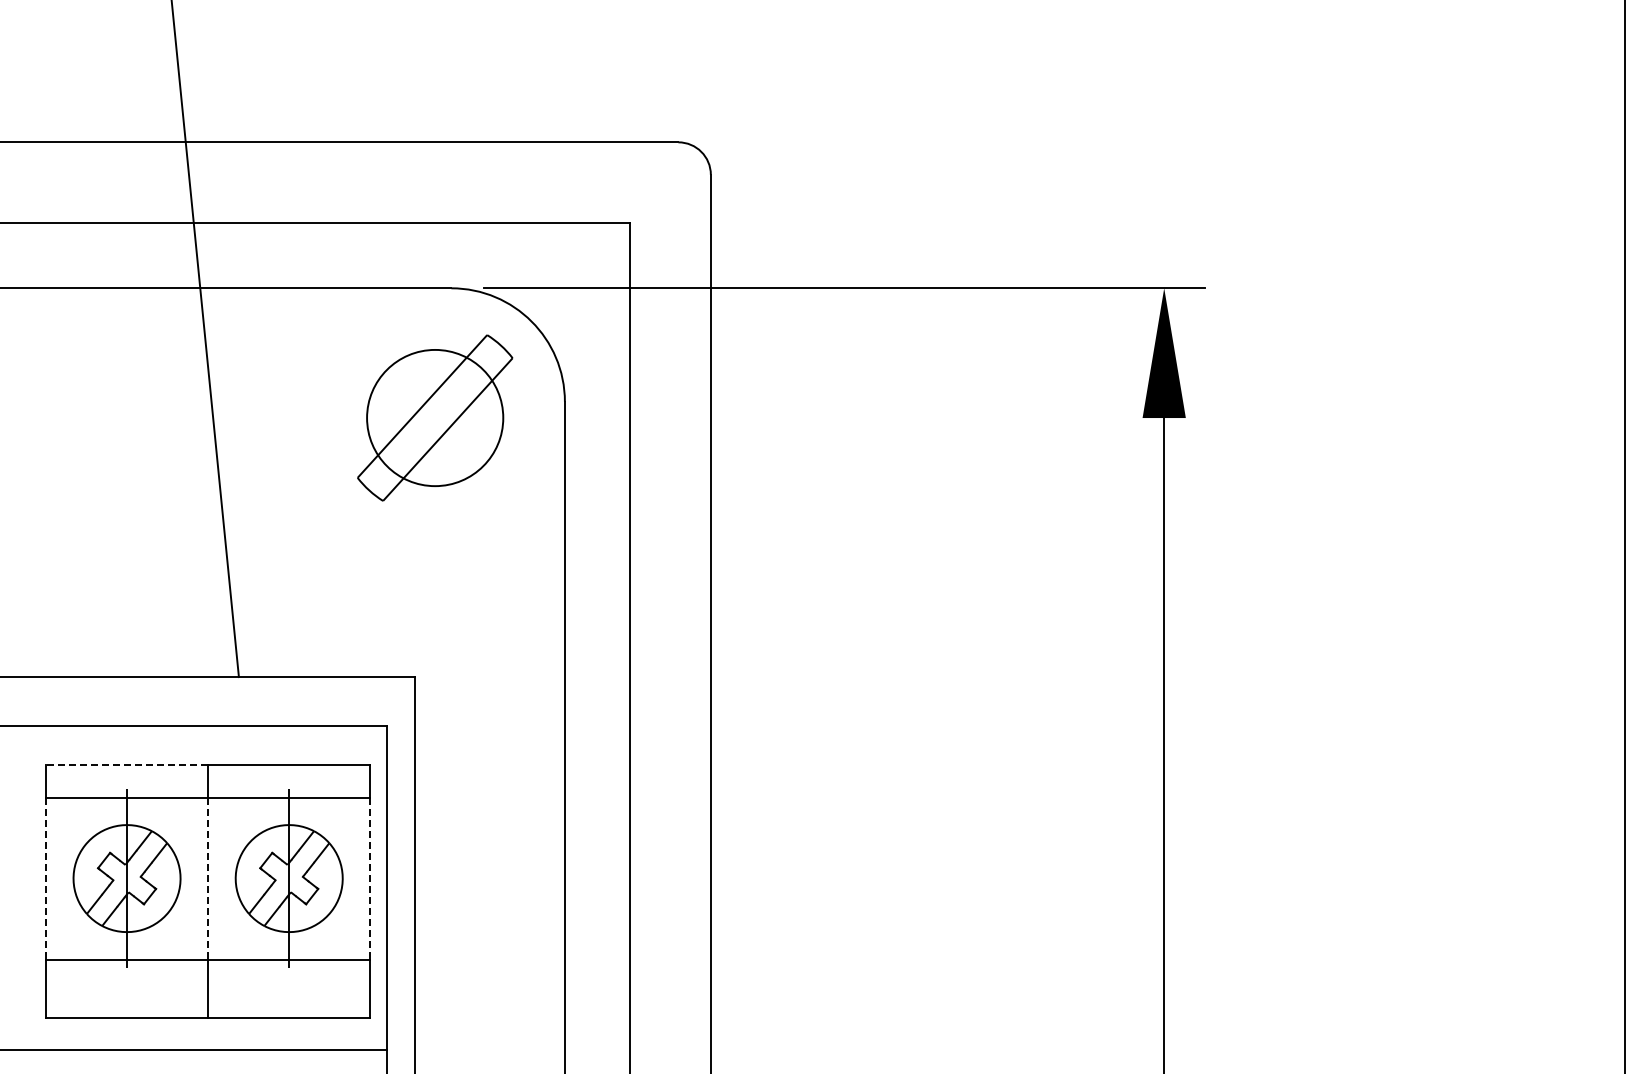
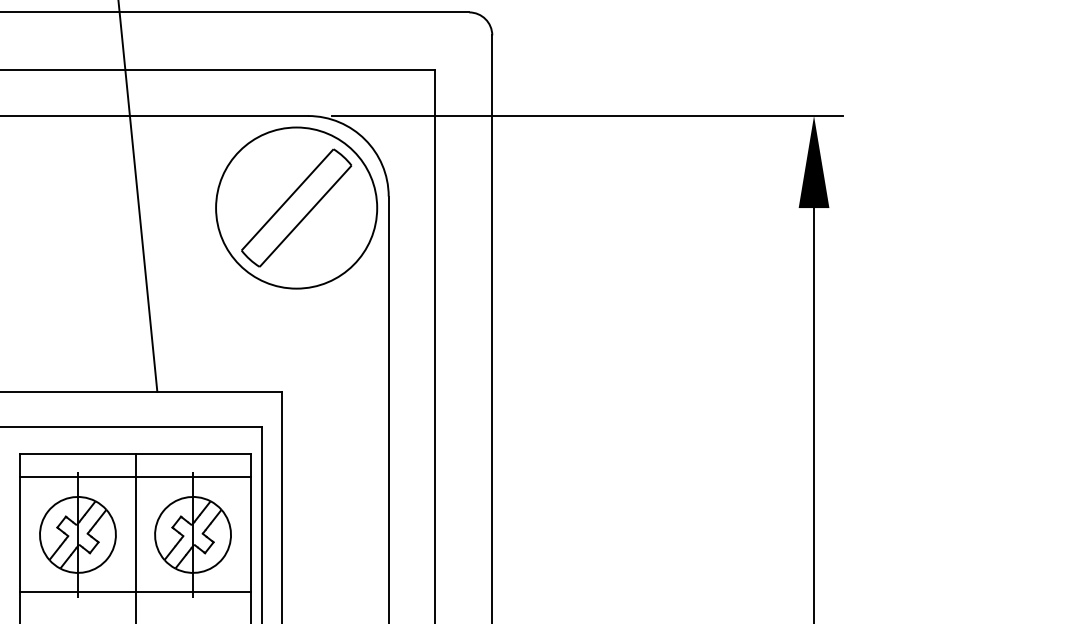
circle: (434, 417) -> (296, 207), size x1.67
line: (126, 765) -> (77, 454), dashed -> solid
line: (45, 879) -> (20, 535), dashed -> solid
line: (208, 879) -> (135, 535), dashed -> solid
line: (370, 879) -> (250, 535), dashed -> solid

